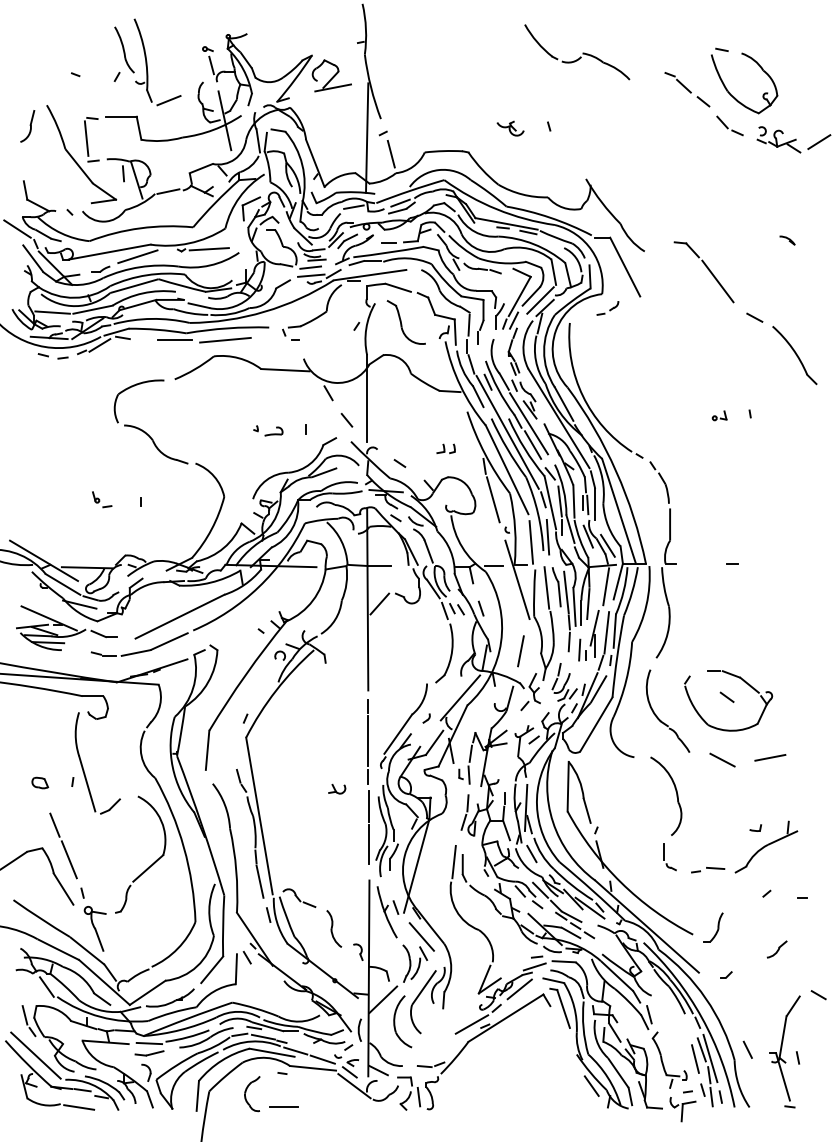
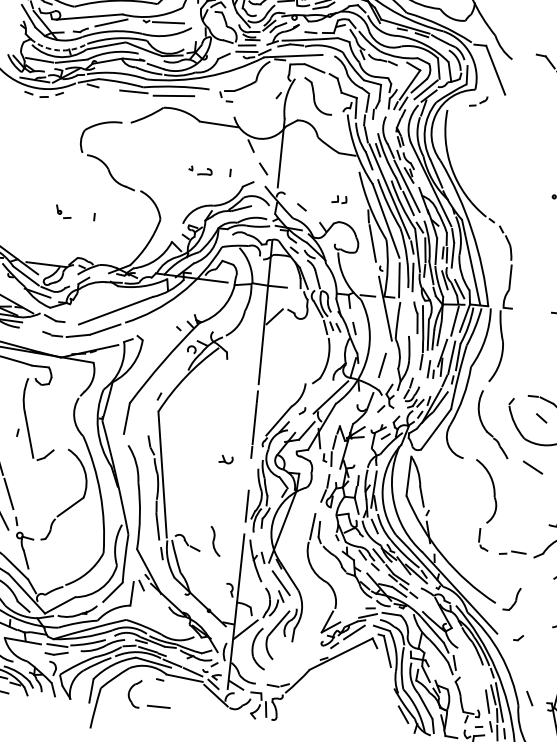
arc: (74, 297) -> (58, 50), solid -> dashed
line: (99, 345) -> (73, 90), removed
line: (546, 587) -> (407, 317), removed
line: (369, 805) -> (250, 475), removed
part: (334, 928) -> (215, 541), moved
line: (471, 1024) -> (313, 656), removed

